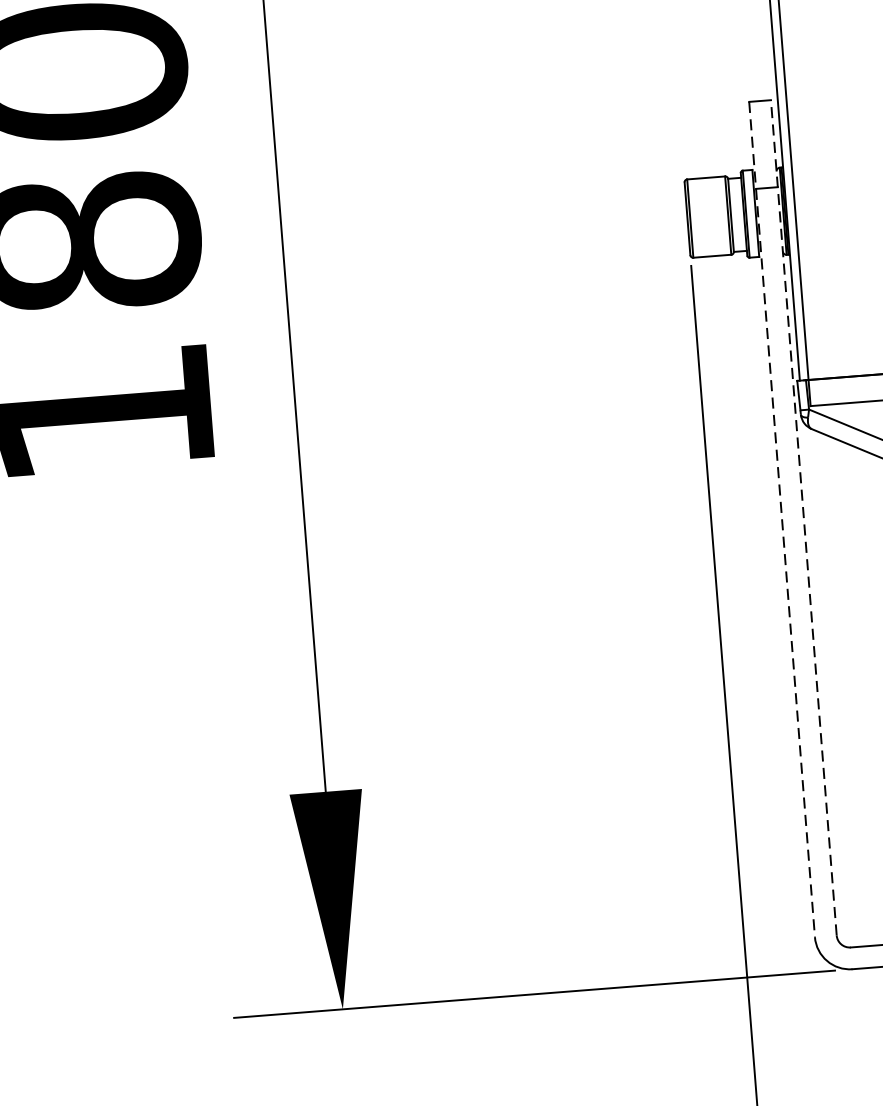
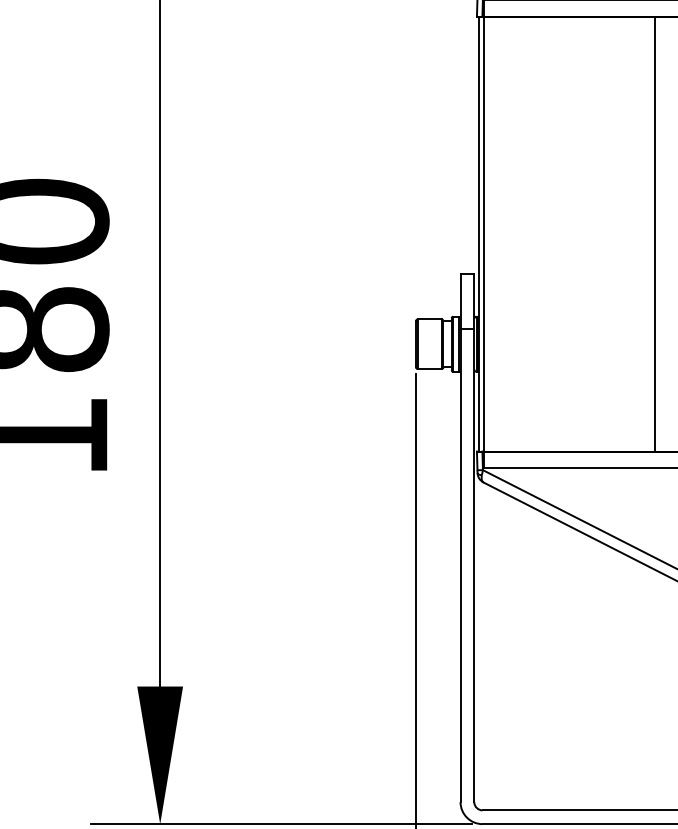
line: (804, 517) -> (474, 537), dashed -> solid
line: (782, 520) -> (460, 538), dashed -> solid

